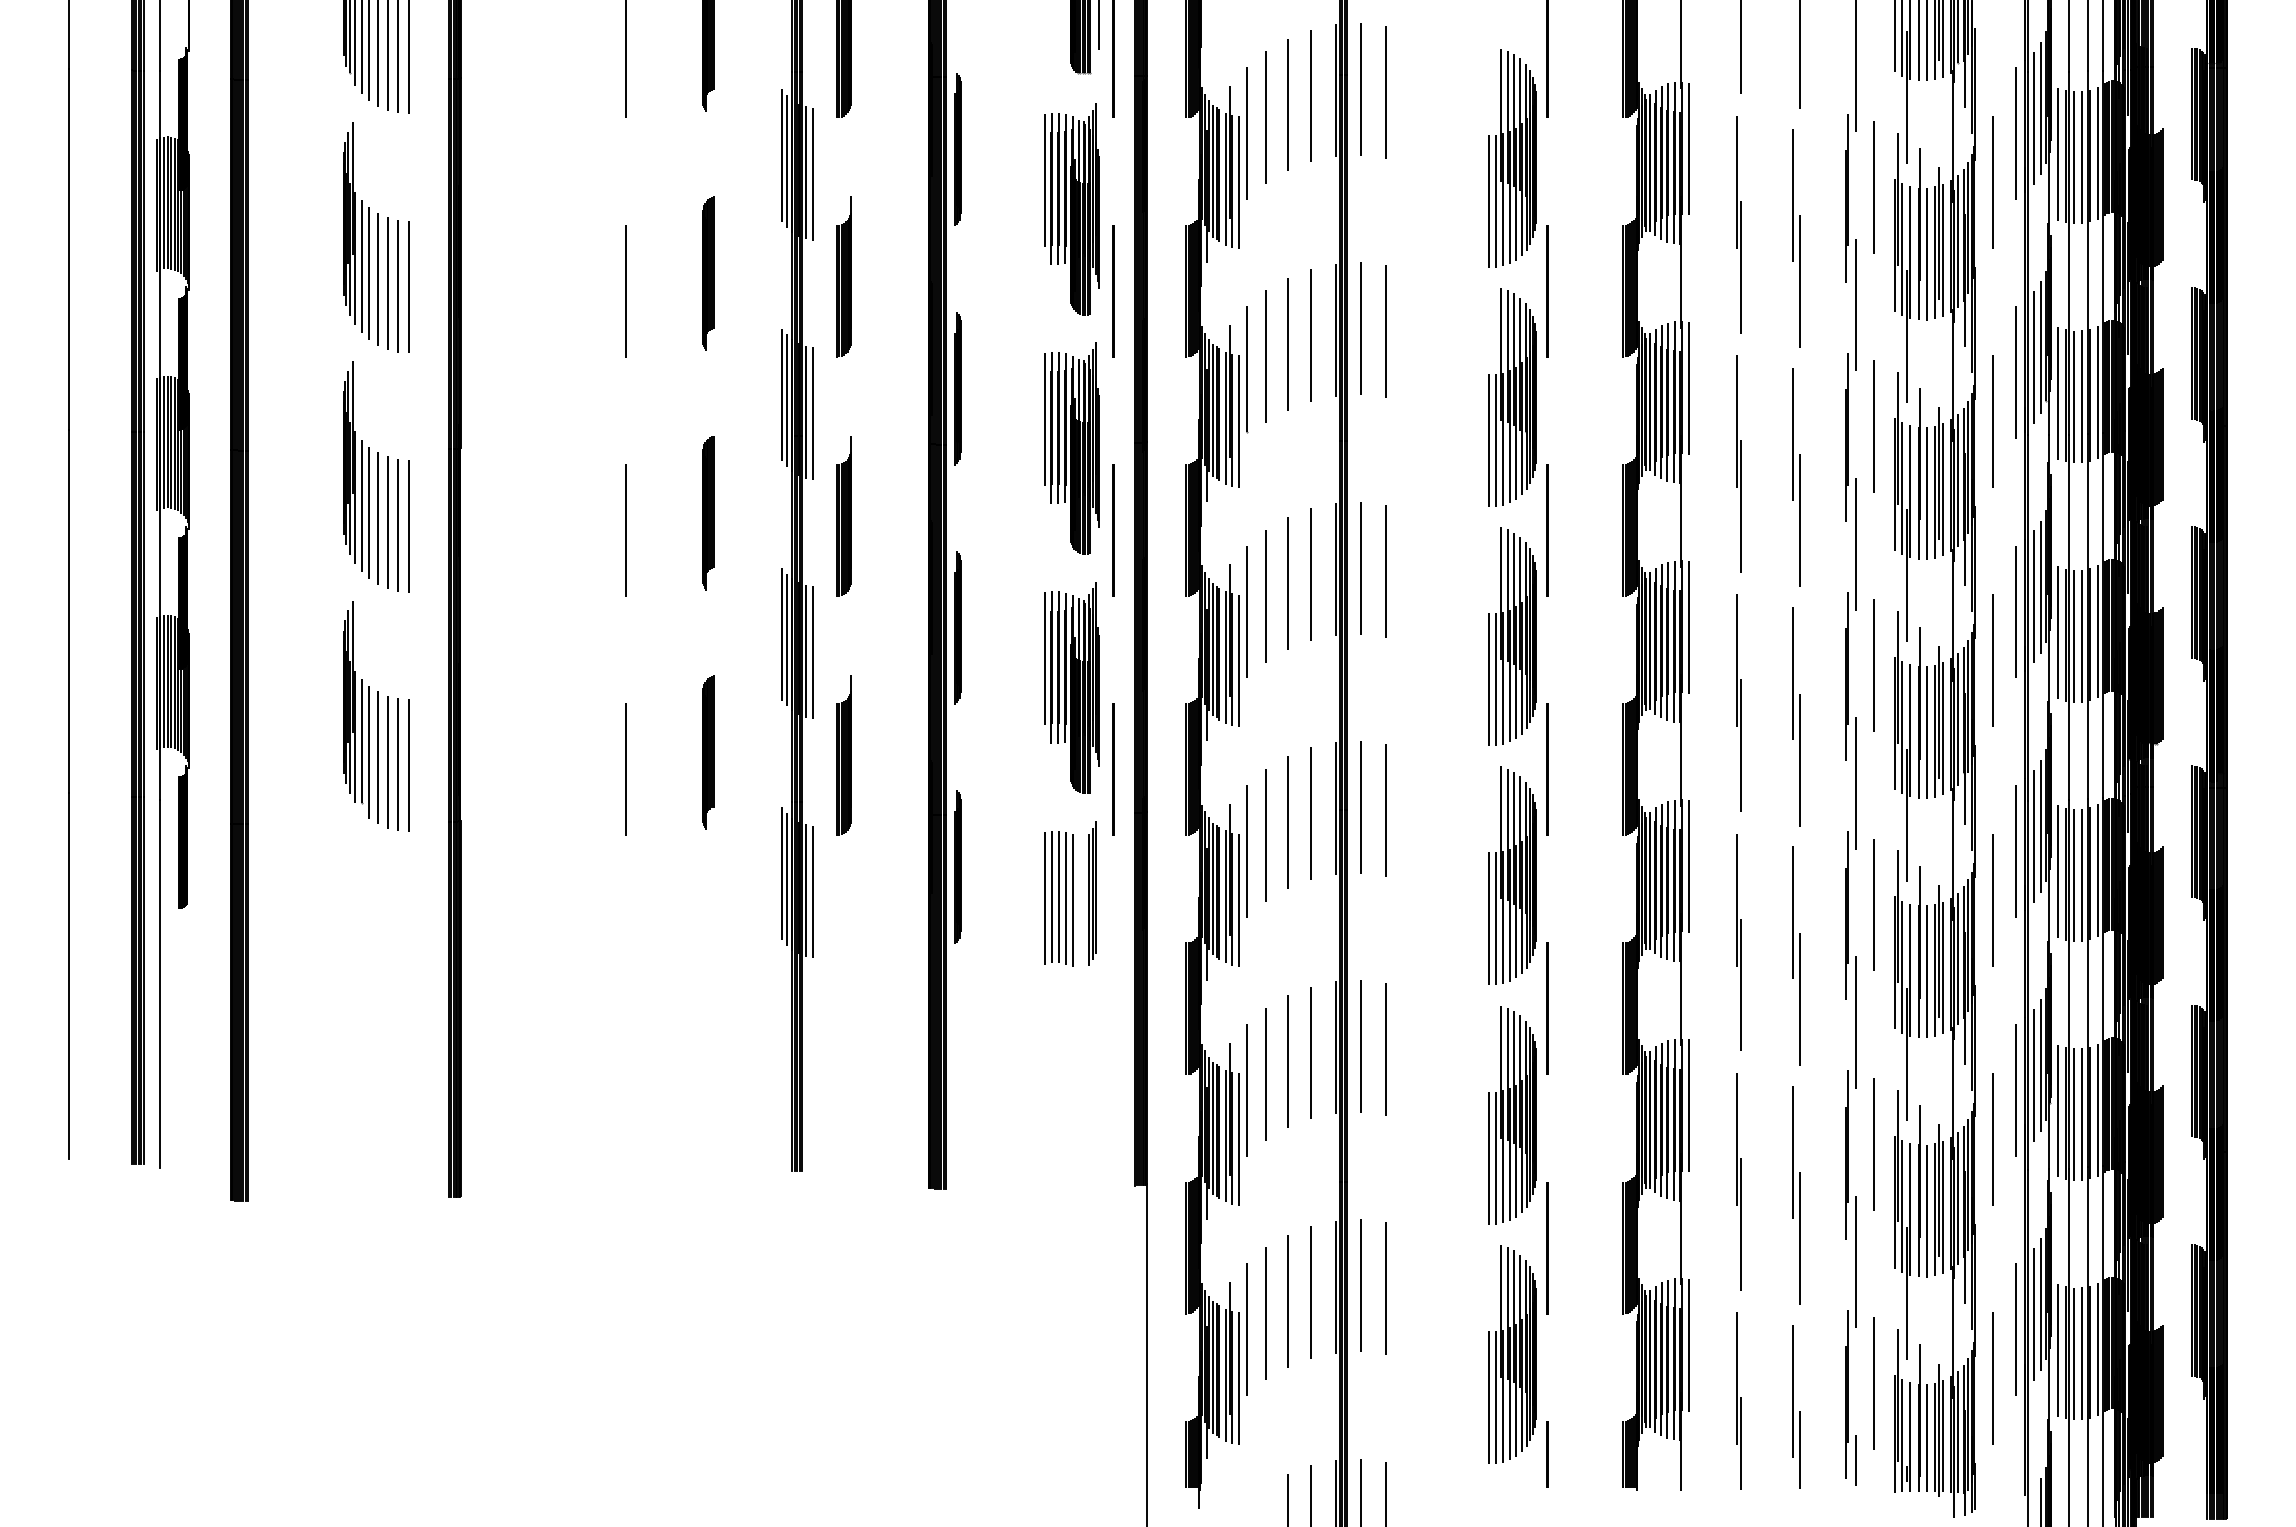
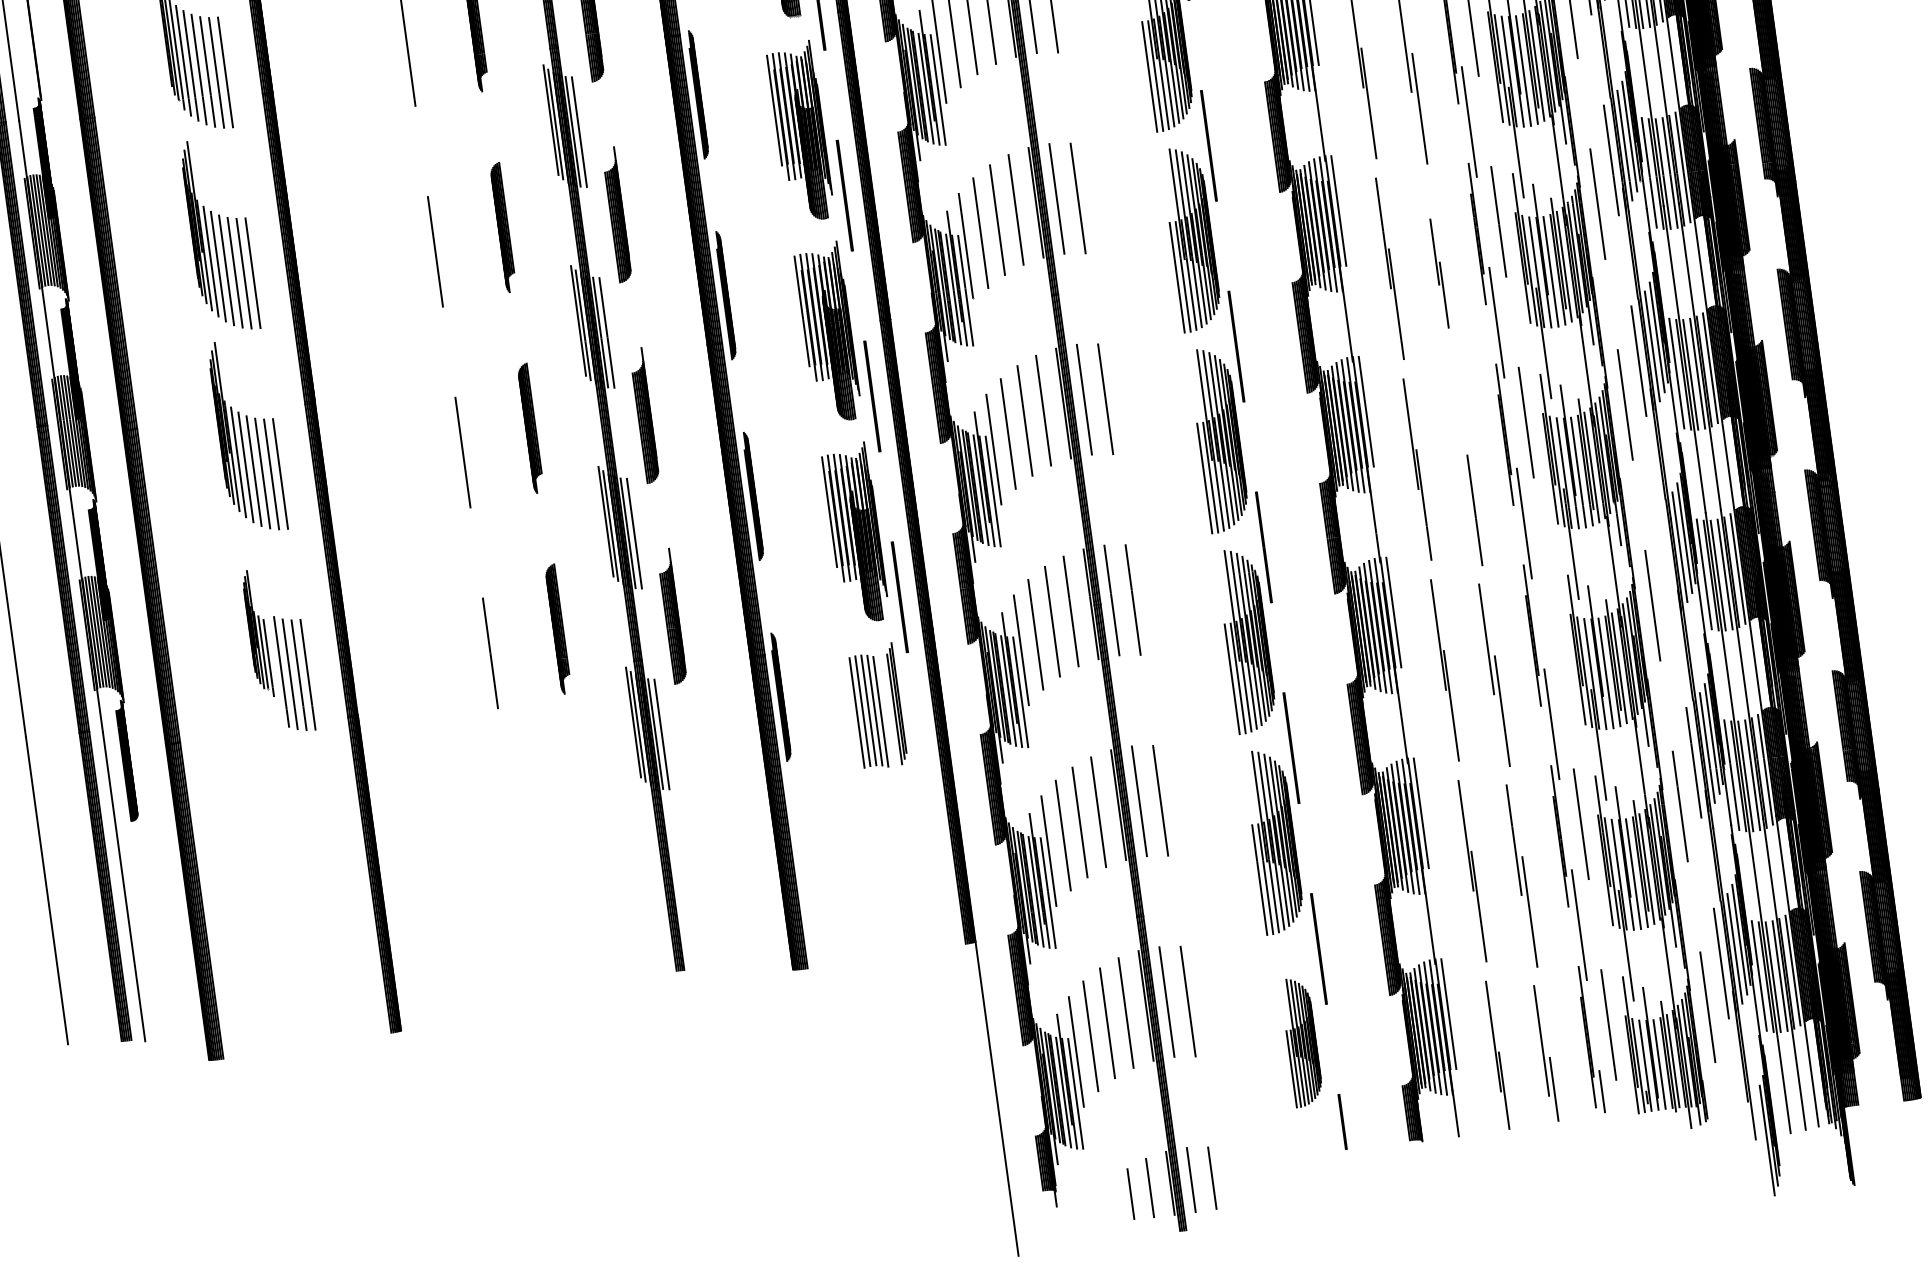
part: (1796, 477) -> (1439, 273), size x0.6
line: (1792, 673) -> (1458, 438), removed
part: (356, 709) -> (257, 633), size x0.7
line: (2015, 850) -> (1666, 561), removed
line: (1873, 904) -> (1553, 623), removed
part: (1512, 1354) -> (1302, 1042), size x0.7

